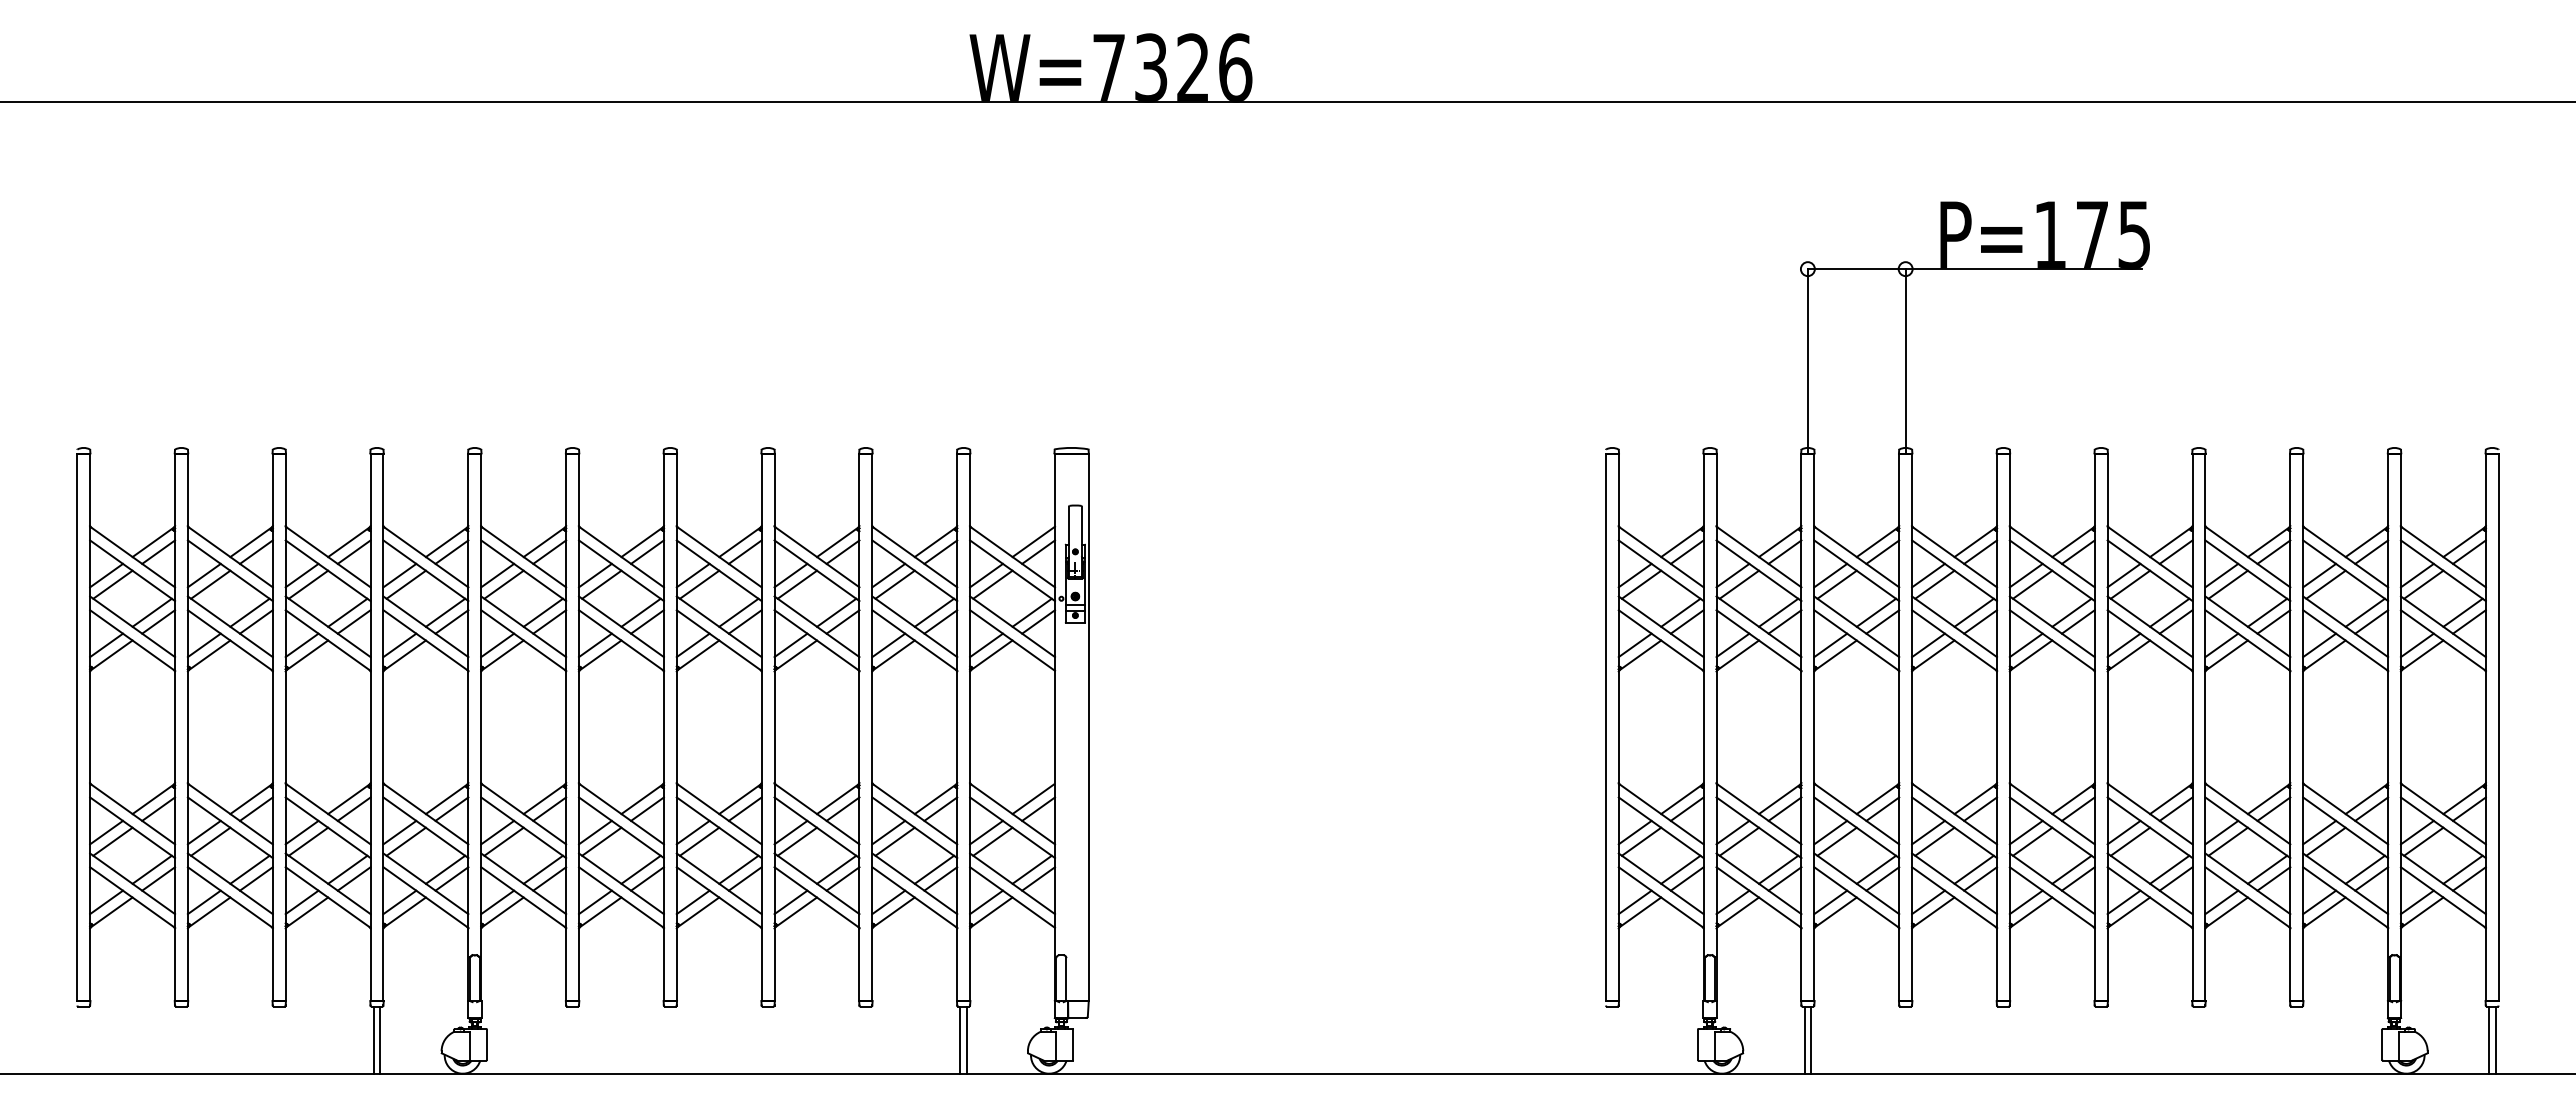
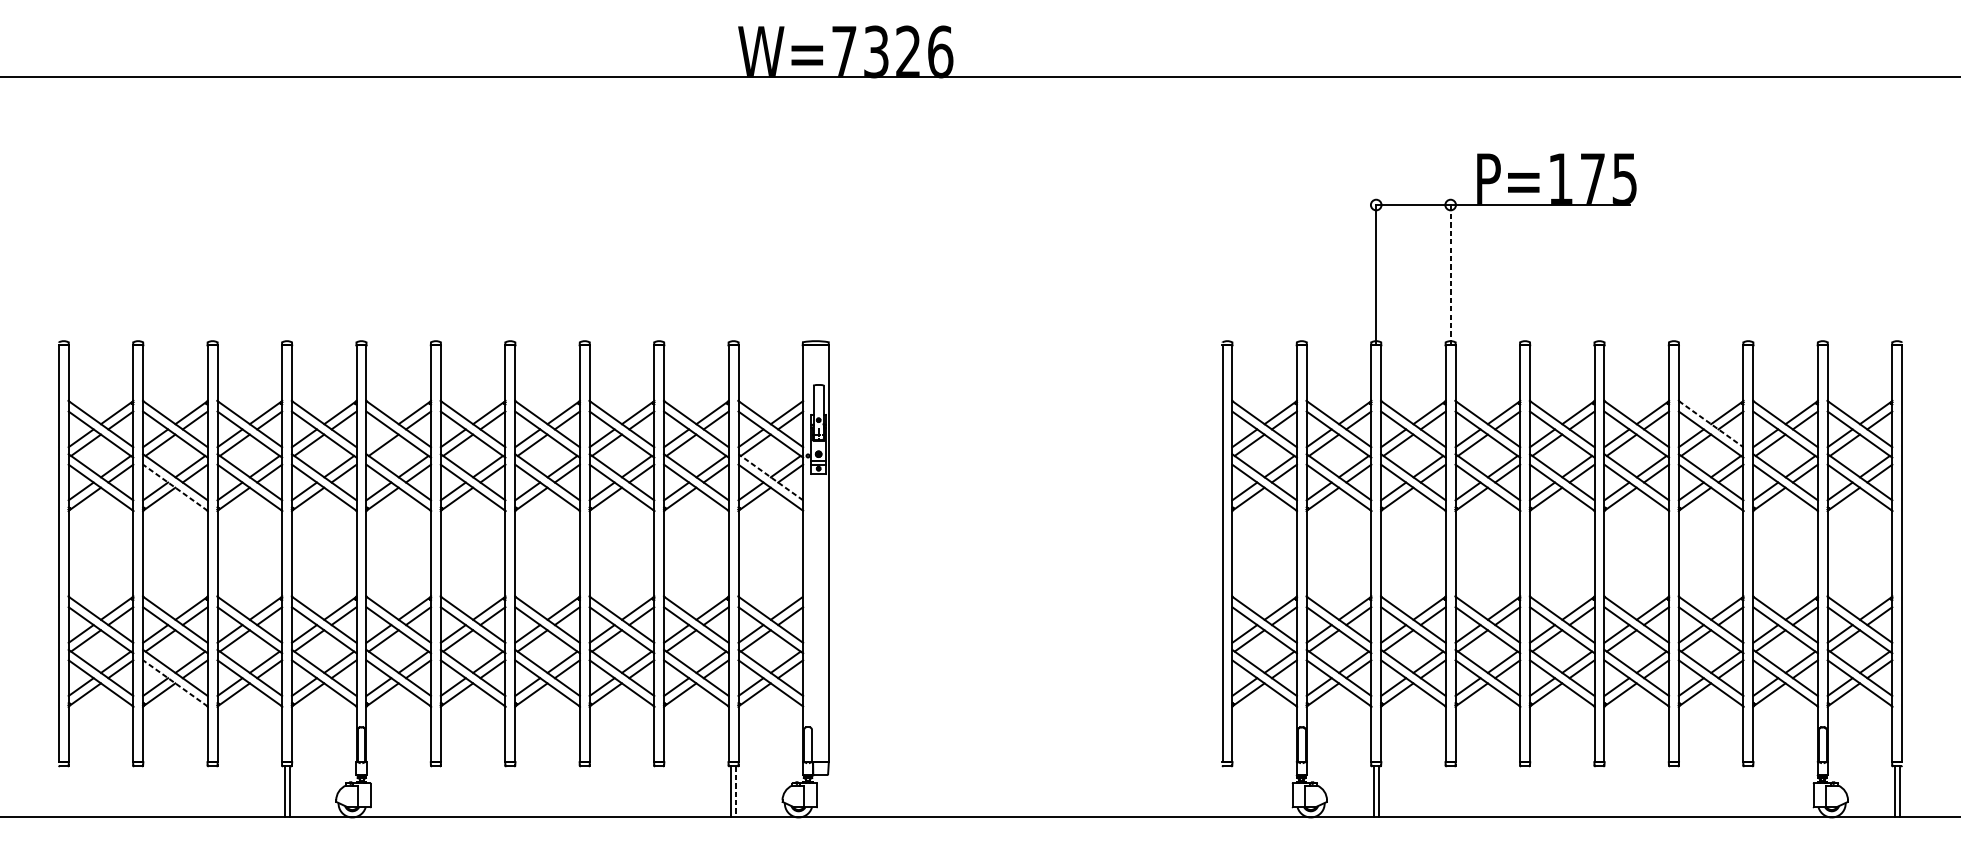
line: (1905, 360) -> (1450, 274), solid -> dashed
line: (2248, 557) -> (1711, 424), solid -> dashed
line: (497, 575) -> (378, 438), removed
line: (1012, 626) -> (770, 477), solid -> dashed
line: (229, 640) -> (174, 487), solid -> dashed
line: (229, 897) -> (174, 683), solid -> dashed
line: (967, 1040) -> (736, 792), solid -> dashed

